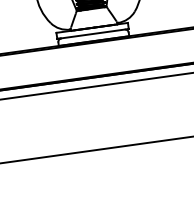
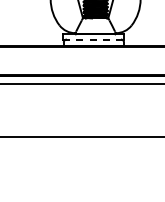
line: (92, 34) -> (93, 39), solid -> dashed

